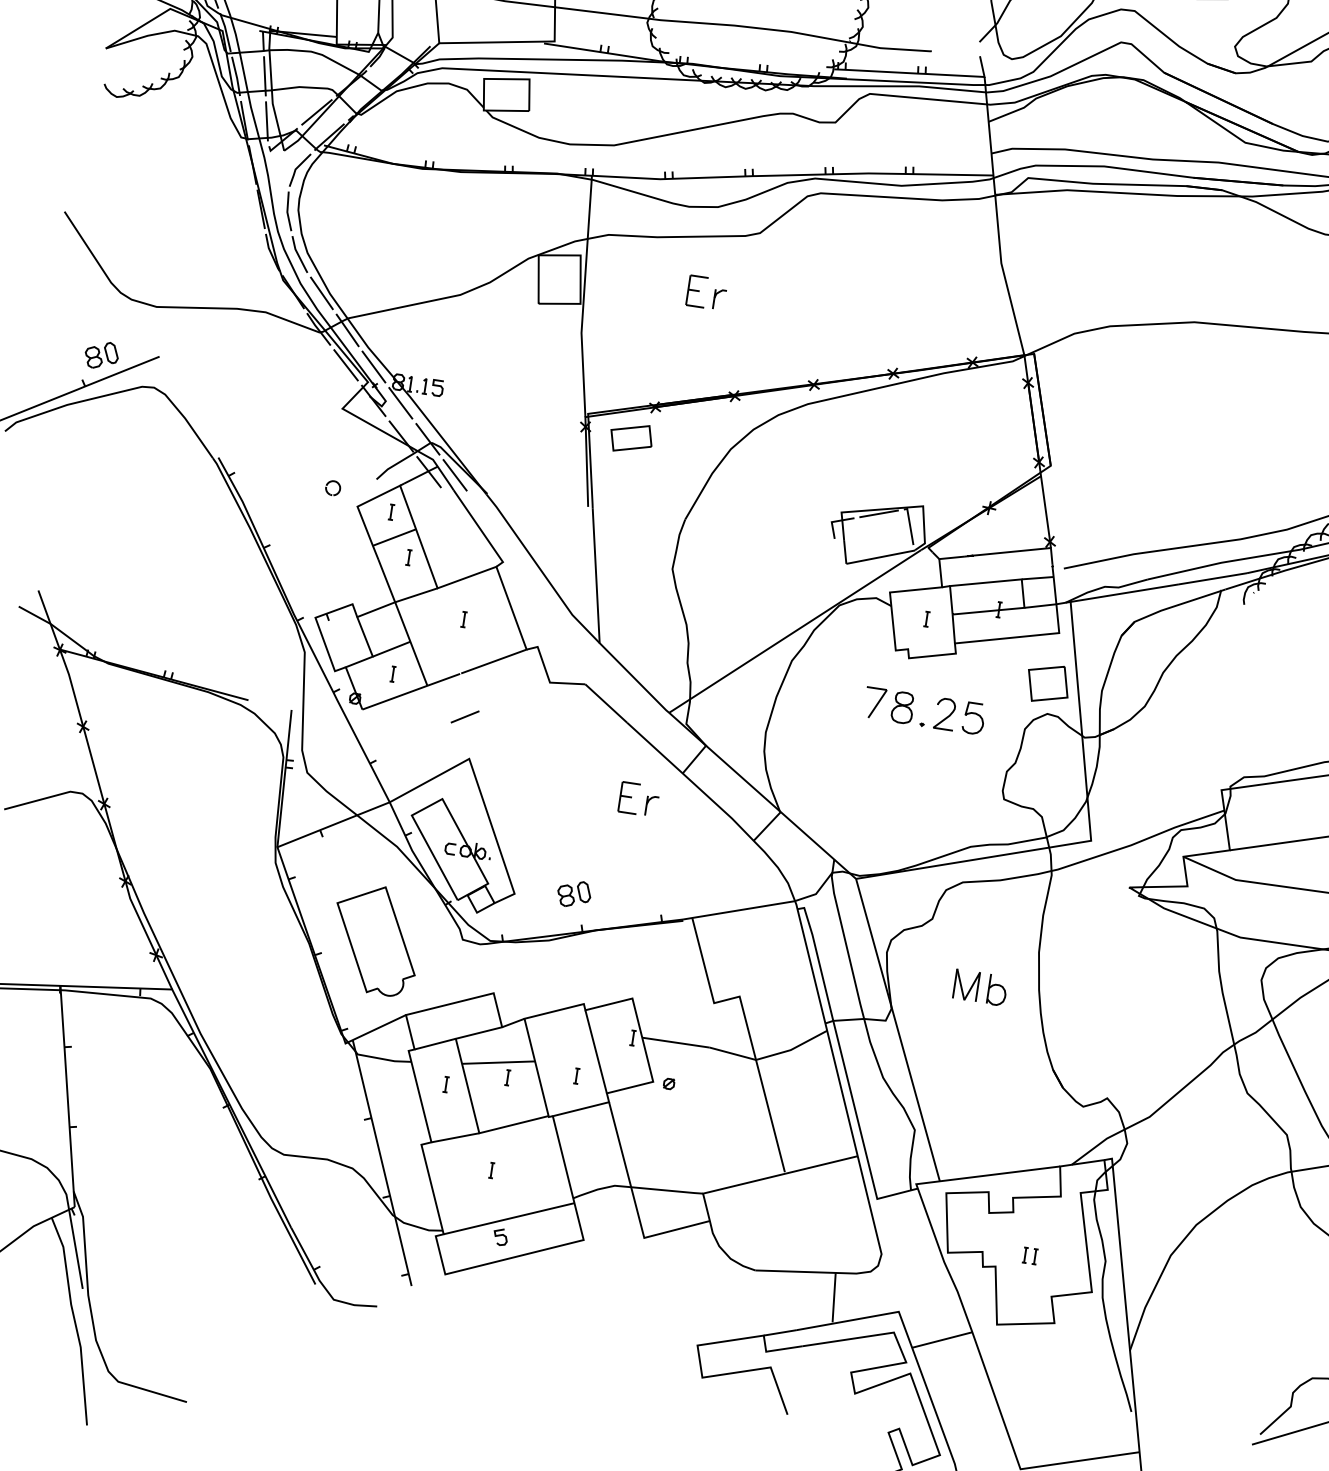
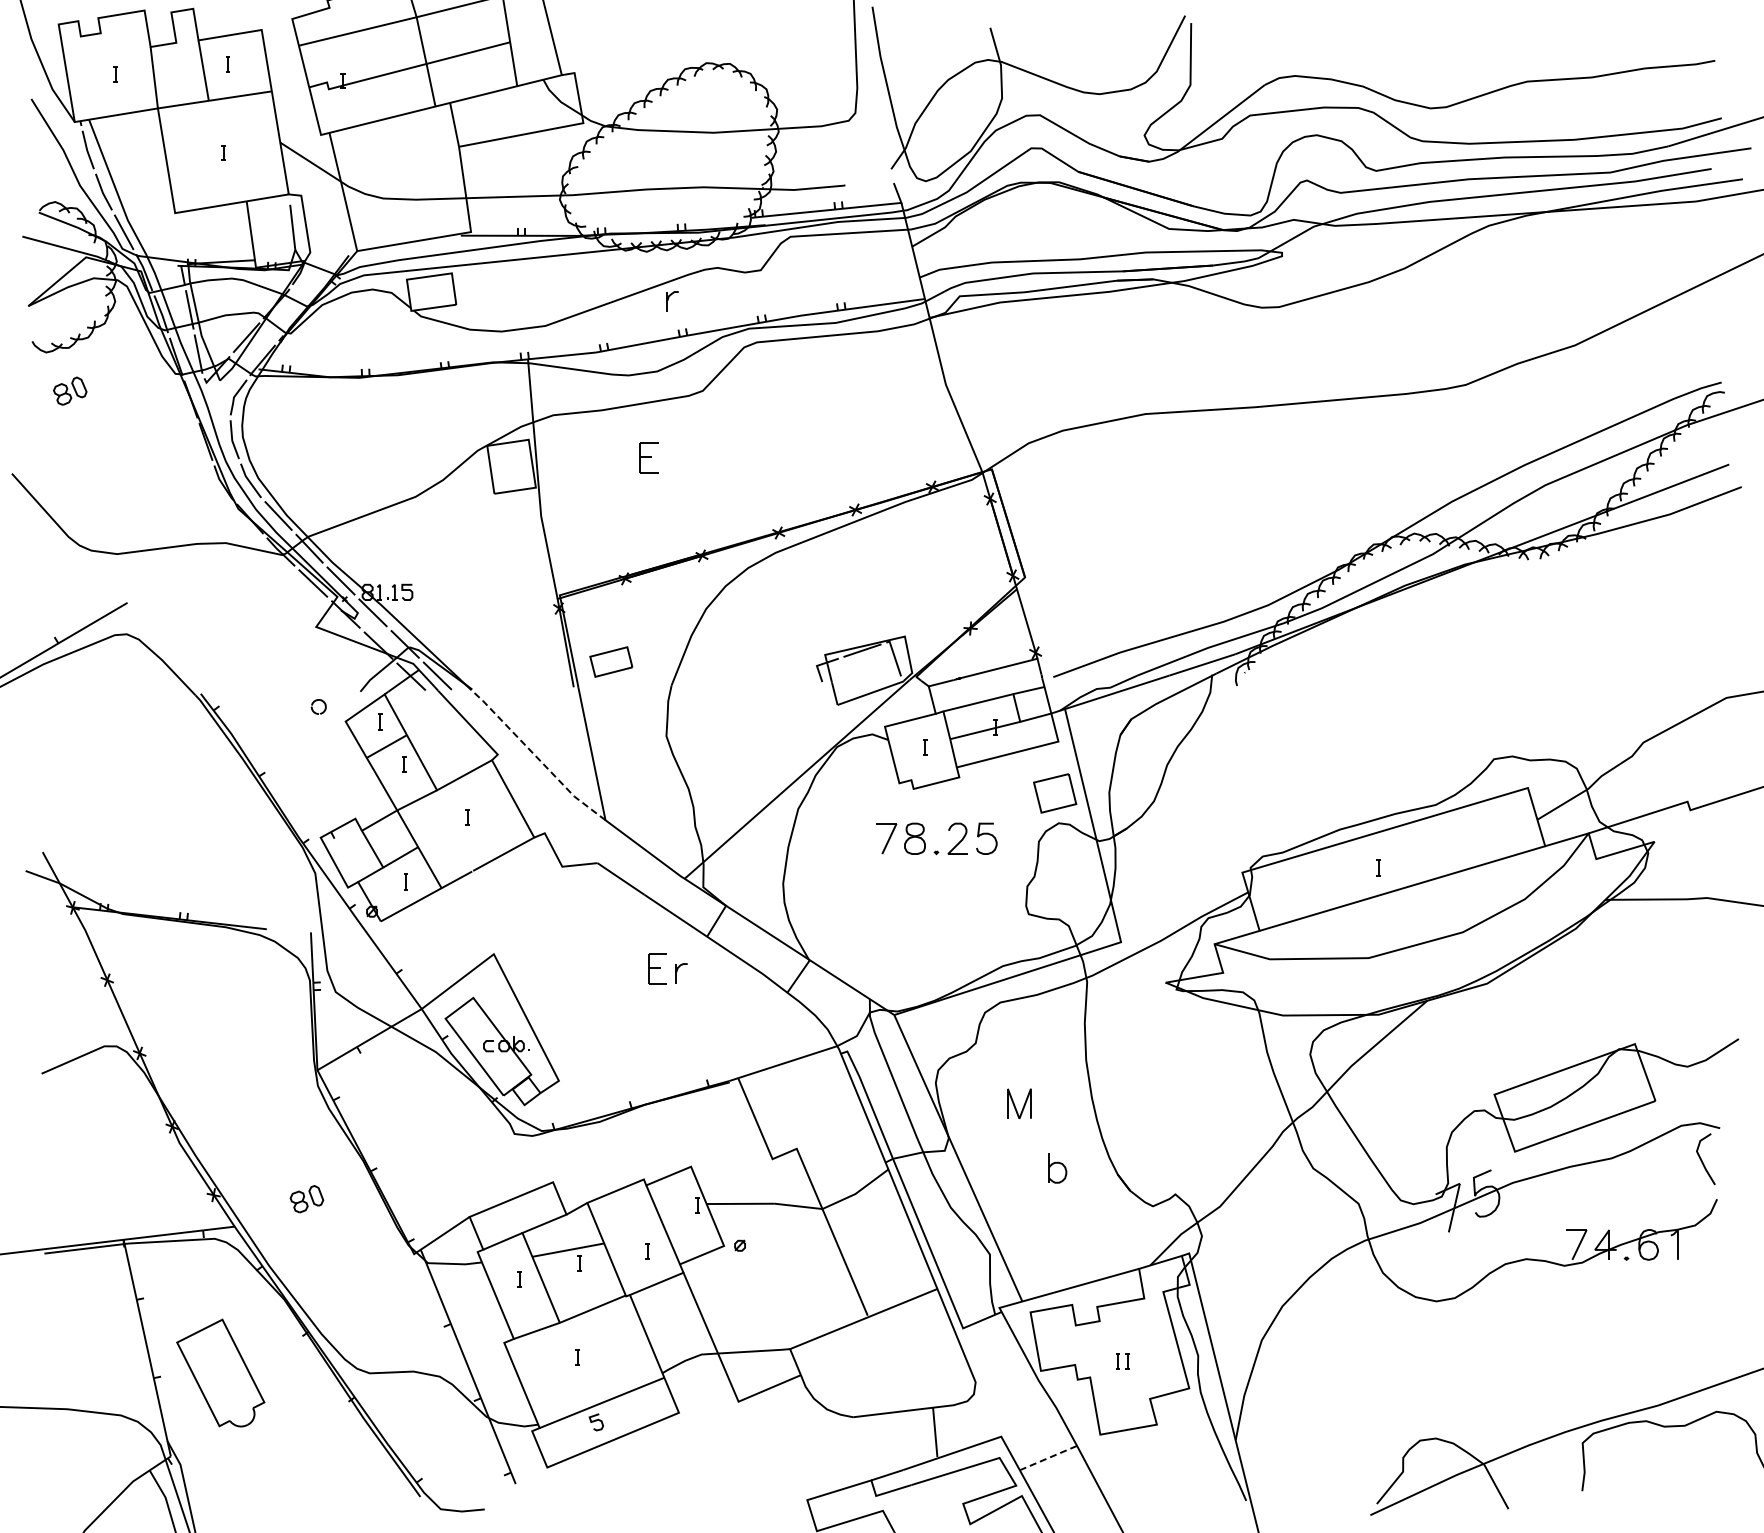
part: (719, 299) -> (672, 301), moved
part: (102, 354) -> (70, 390), moved
part: (631, 437) -> (611, 661), moved
line: (540, 569) -> (536, 756), solid -> dashed
line: (465, 717) -> (483, 913), removed
part: (573, 894) -> (306, 1199), moved
part: (375, 939) -> (220, 1372), moved
part: (997, 990) -> (1057, 1168), moved
line: (942, 1340) -> (1048, 1458), solid -> dashed

